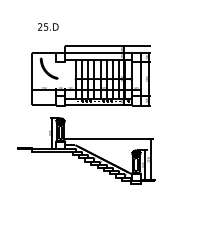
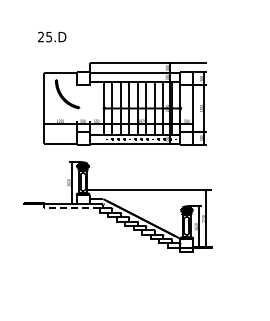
text: (48, 26) -> (52, 36), moved
line: (50, 152) -> (69, 208), solid -> dashed

